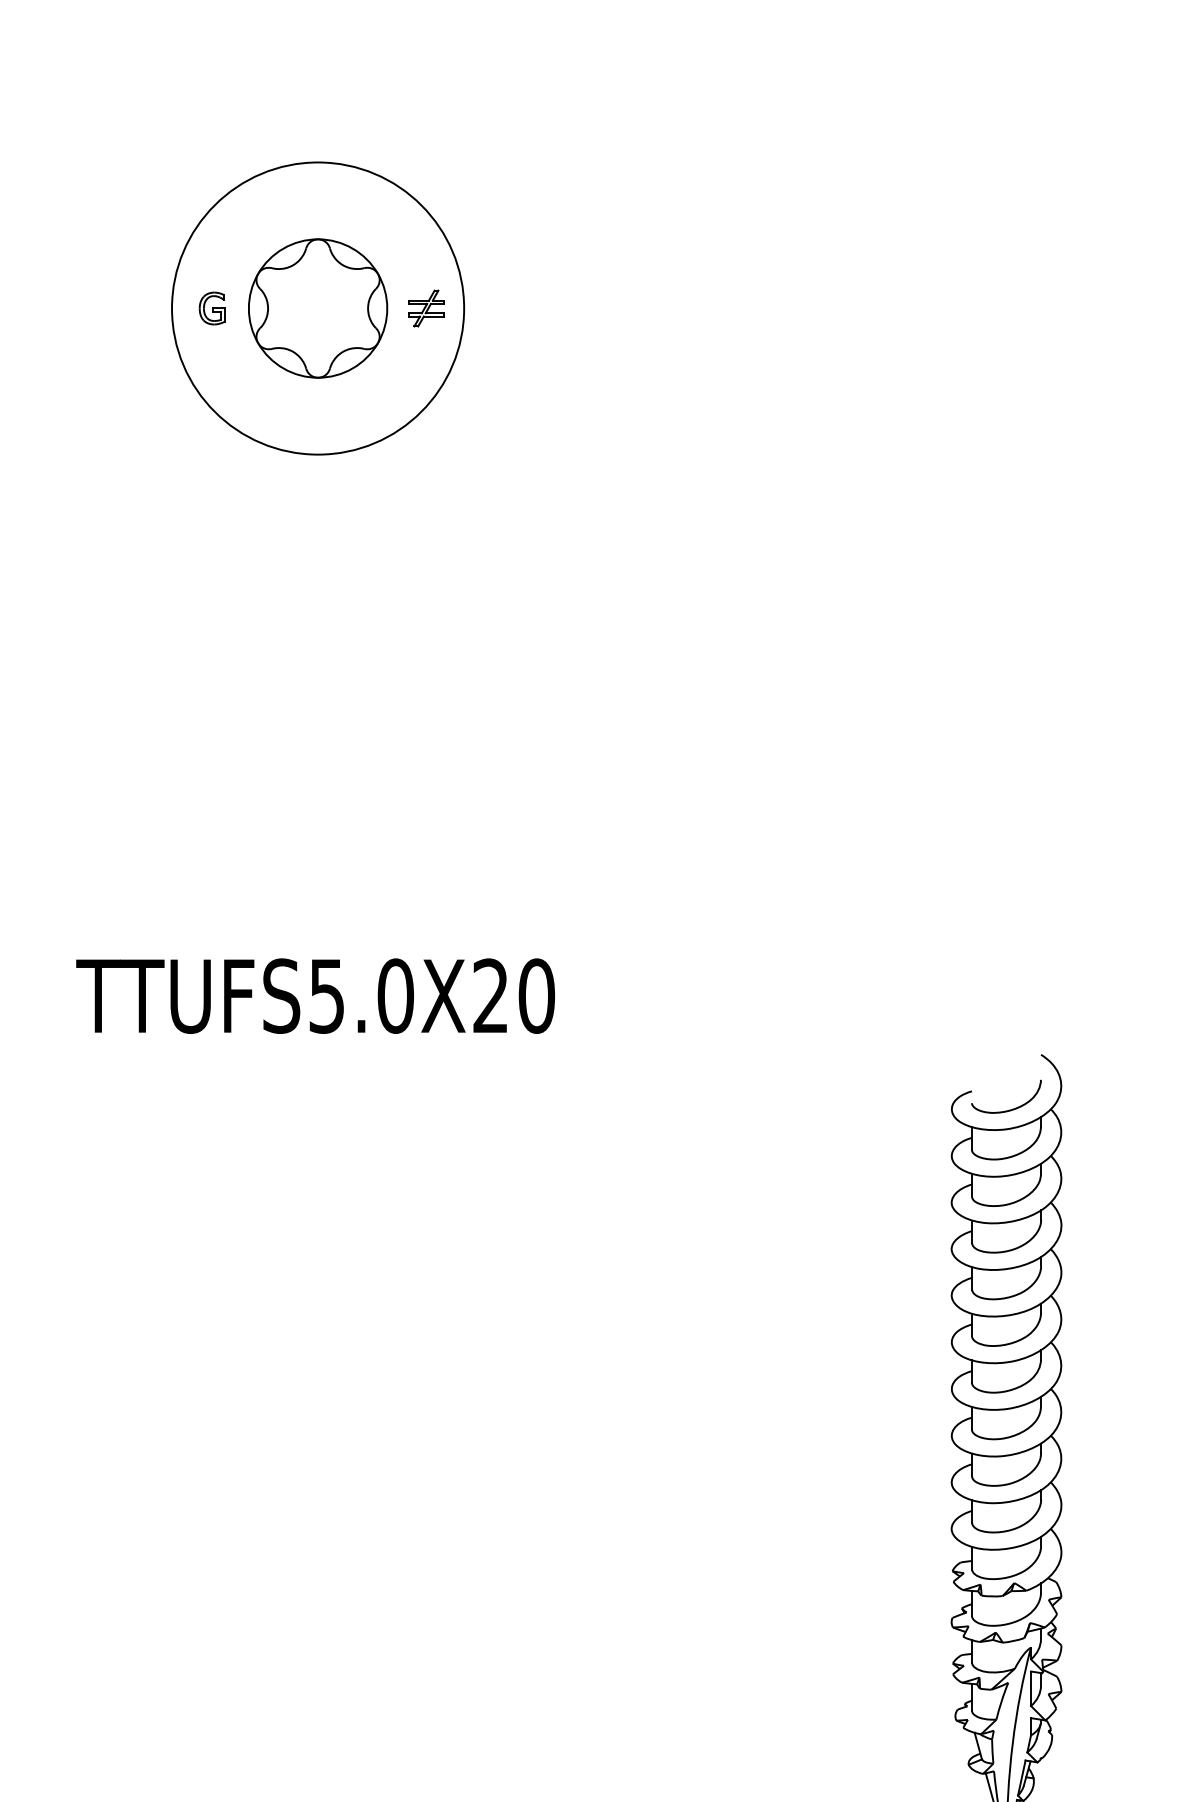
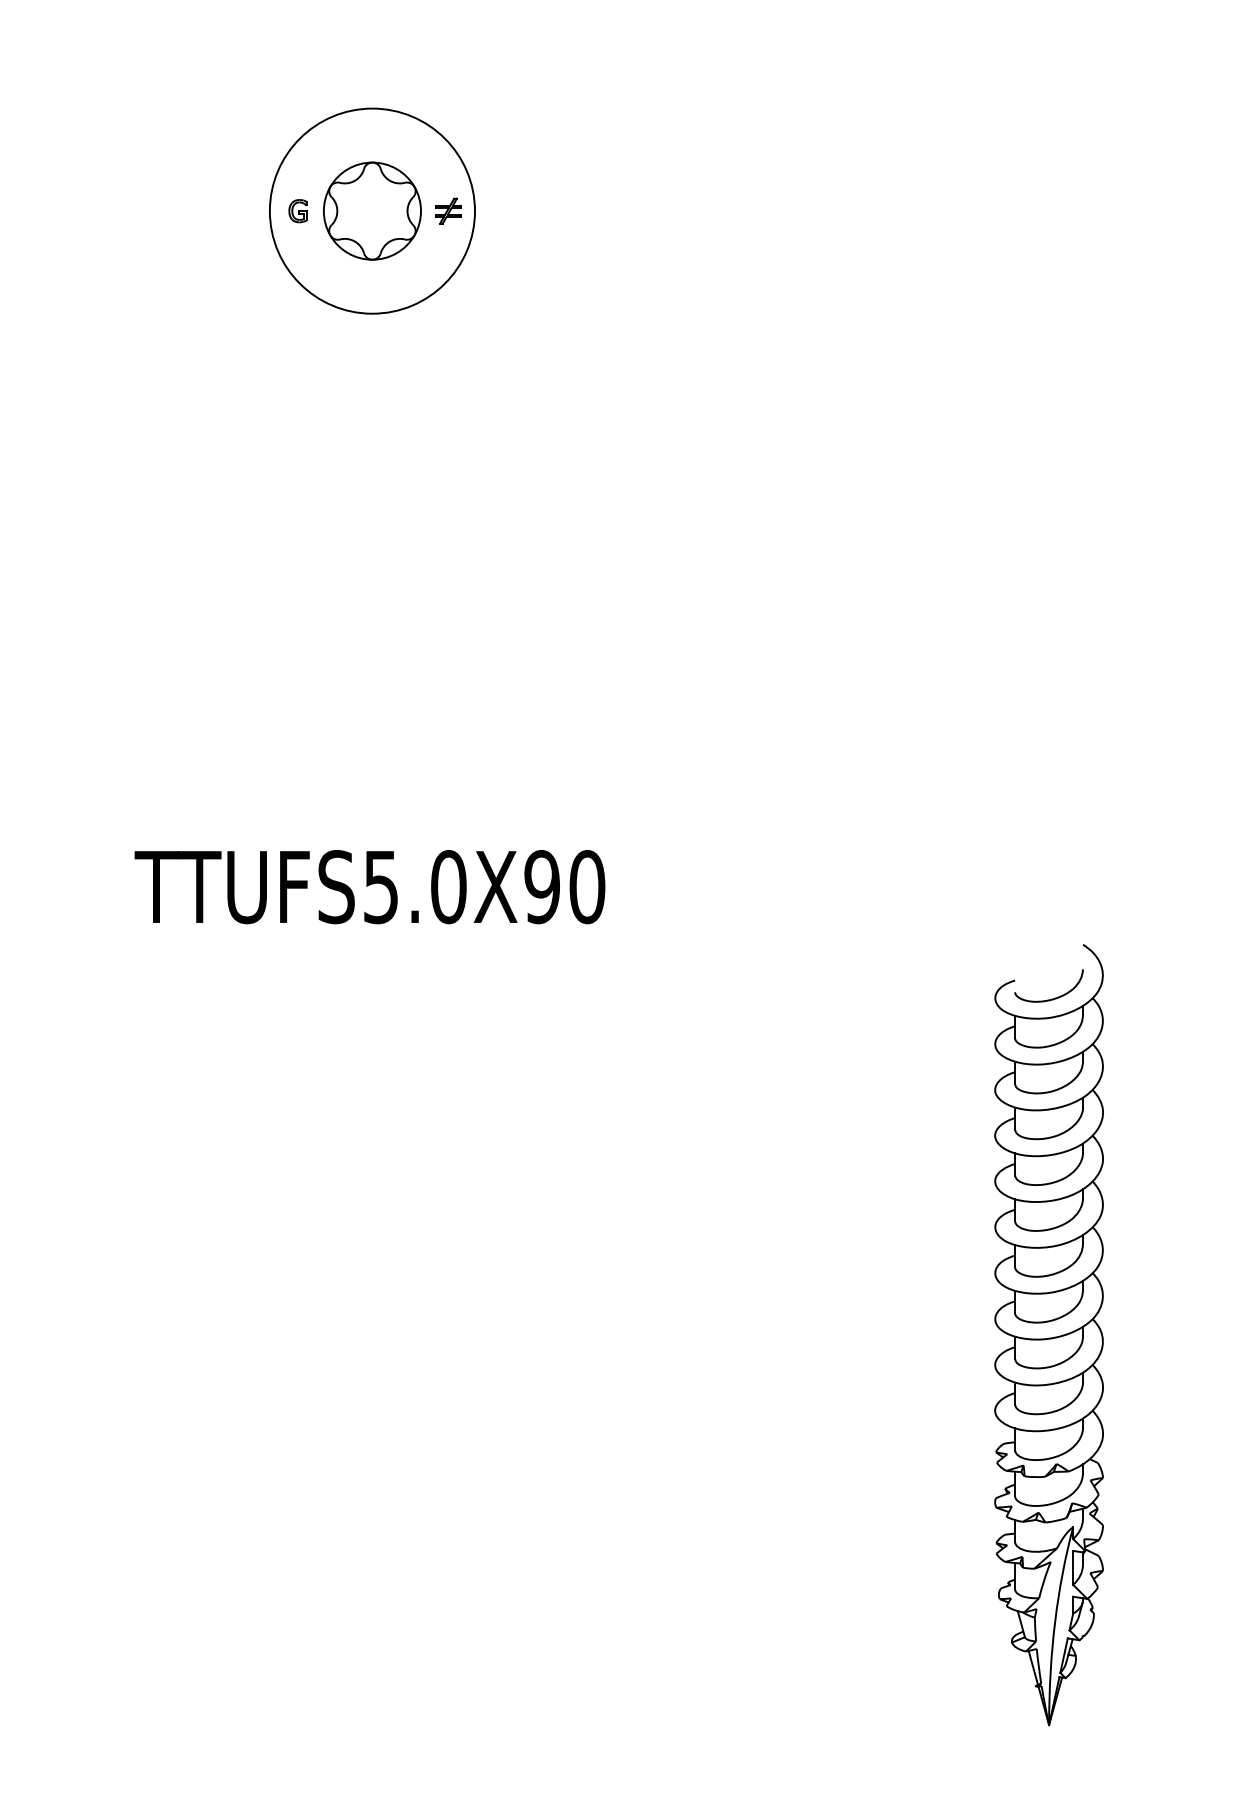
part: (318, 307) -> (372, 210), size x0.71
text: (490, 996) -> (541, 887), TTUFS5.0X20 -> TTUFS5.0X90

